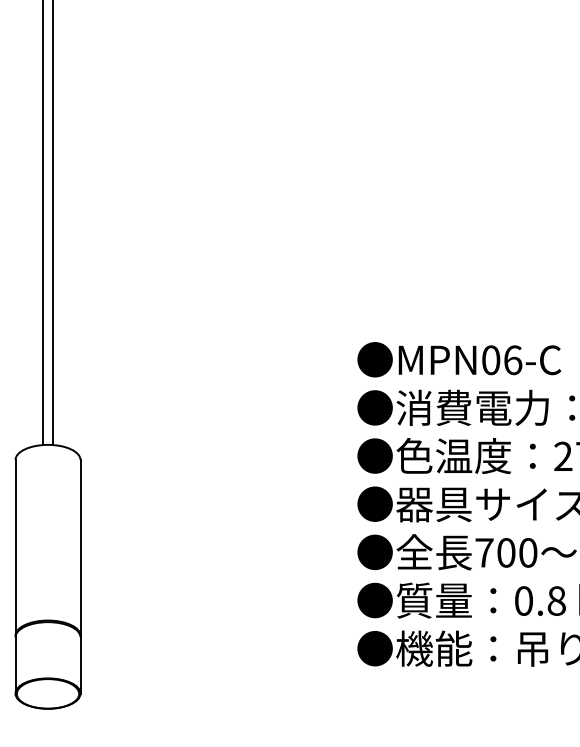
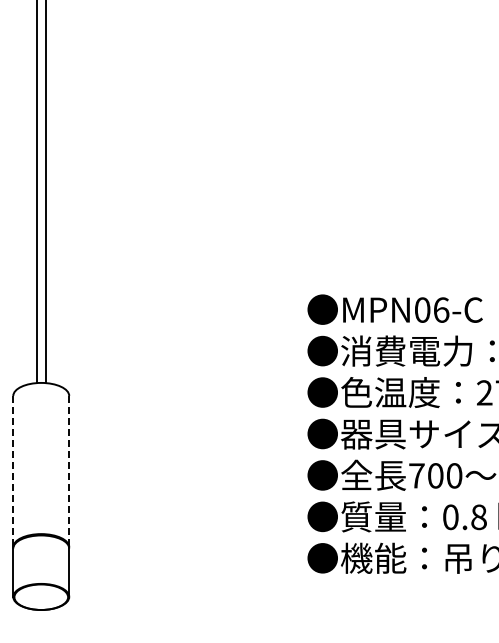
line: (15, 547) -> (13, 471), solid -> dashed
line: (80, 547) -> (69, 471), solid -> dashed

